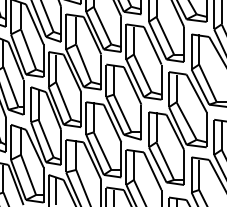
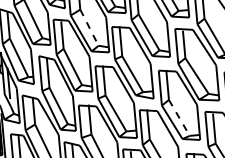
line: (83, 63) -> (89, 27), solid -> dashed
line: (165, 161) -> (179, 118), solid -> dashed

